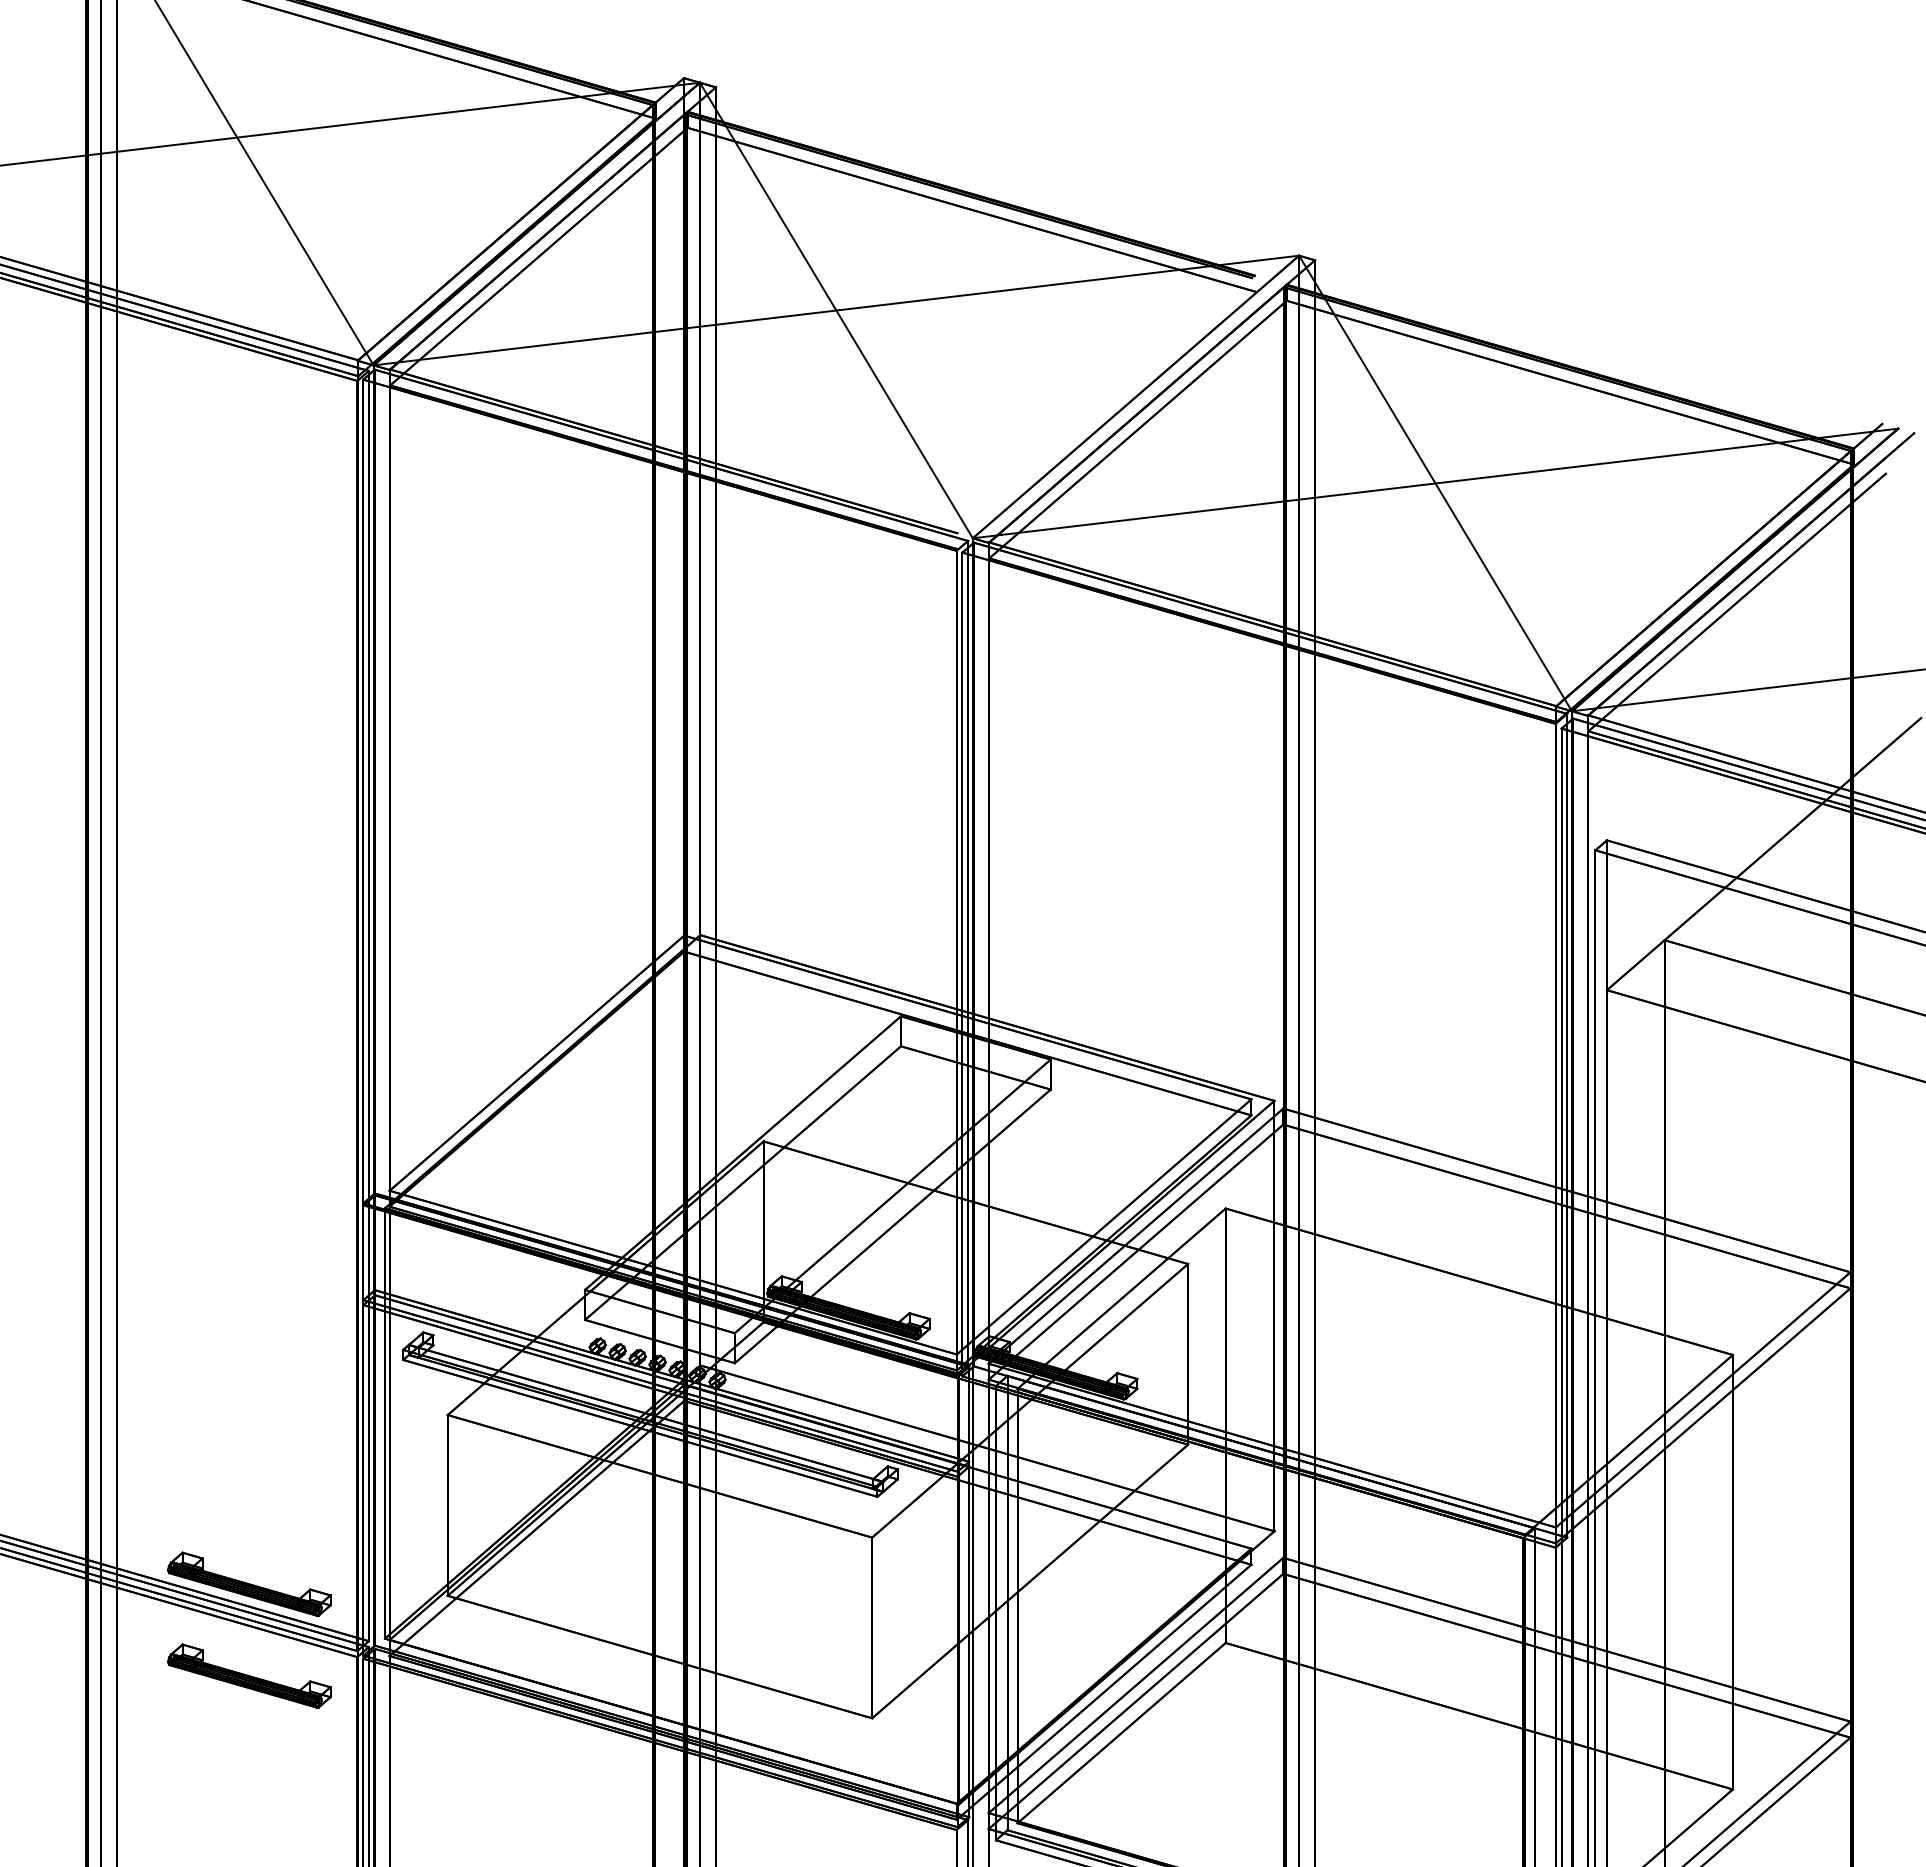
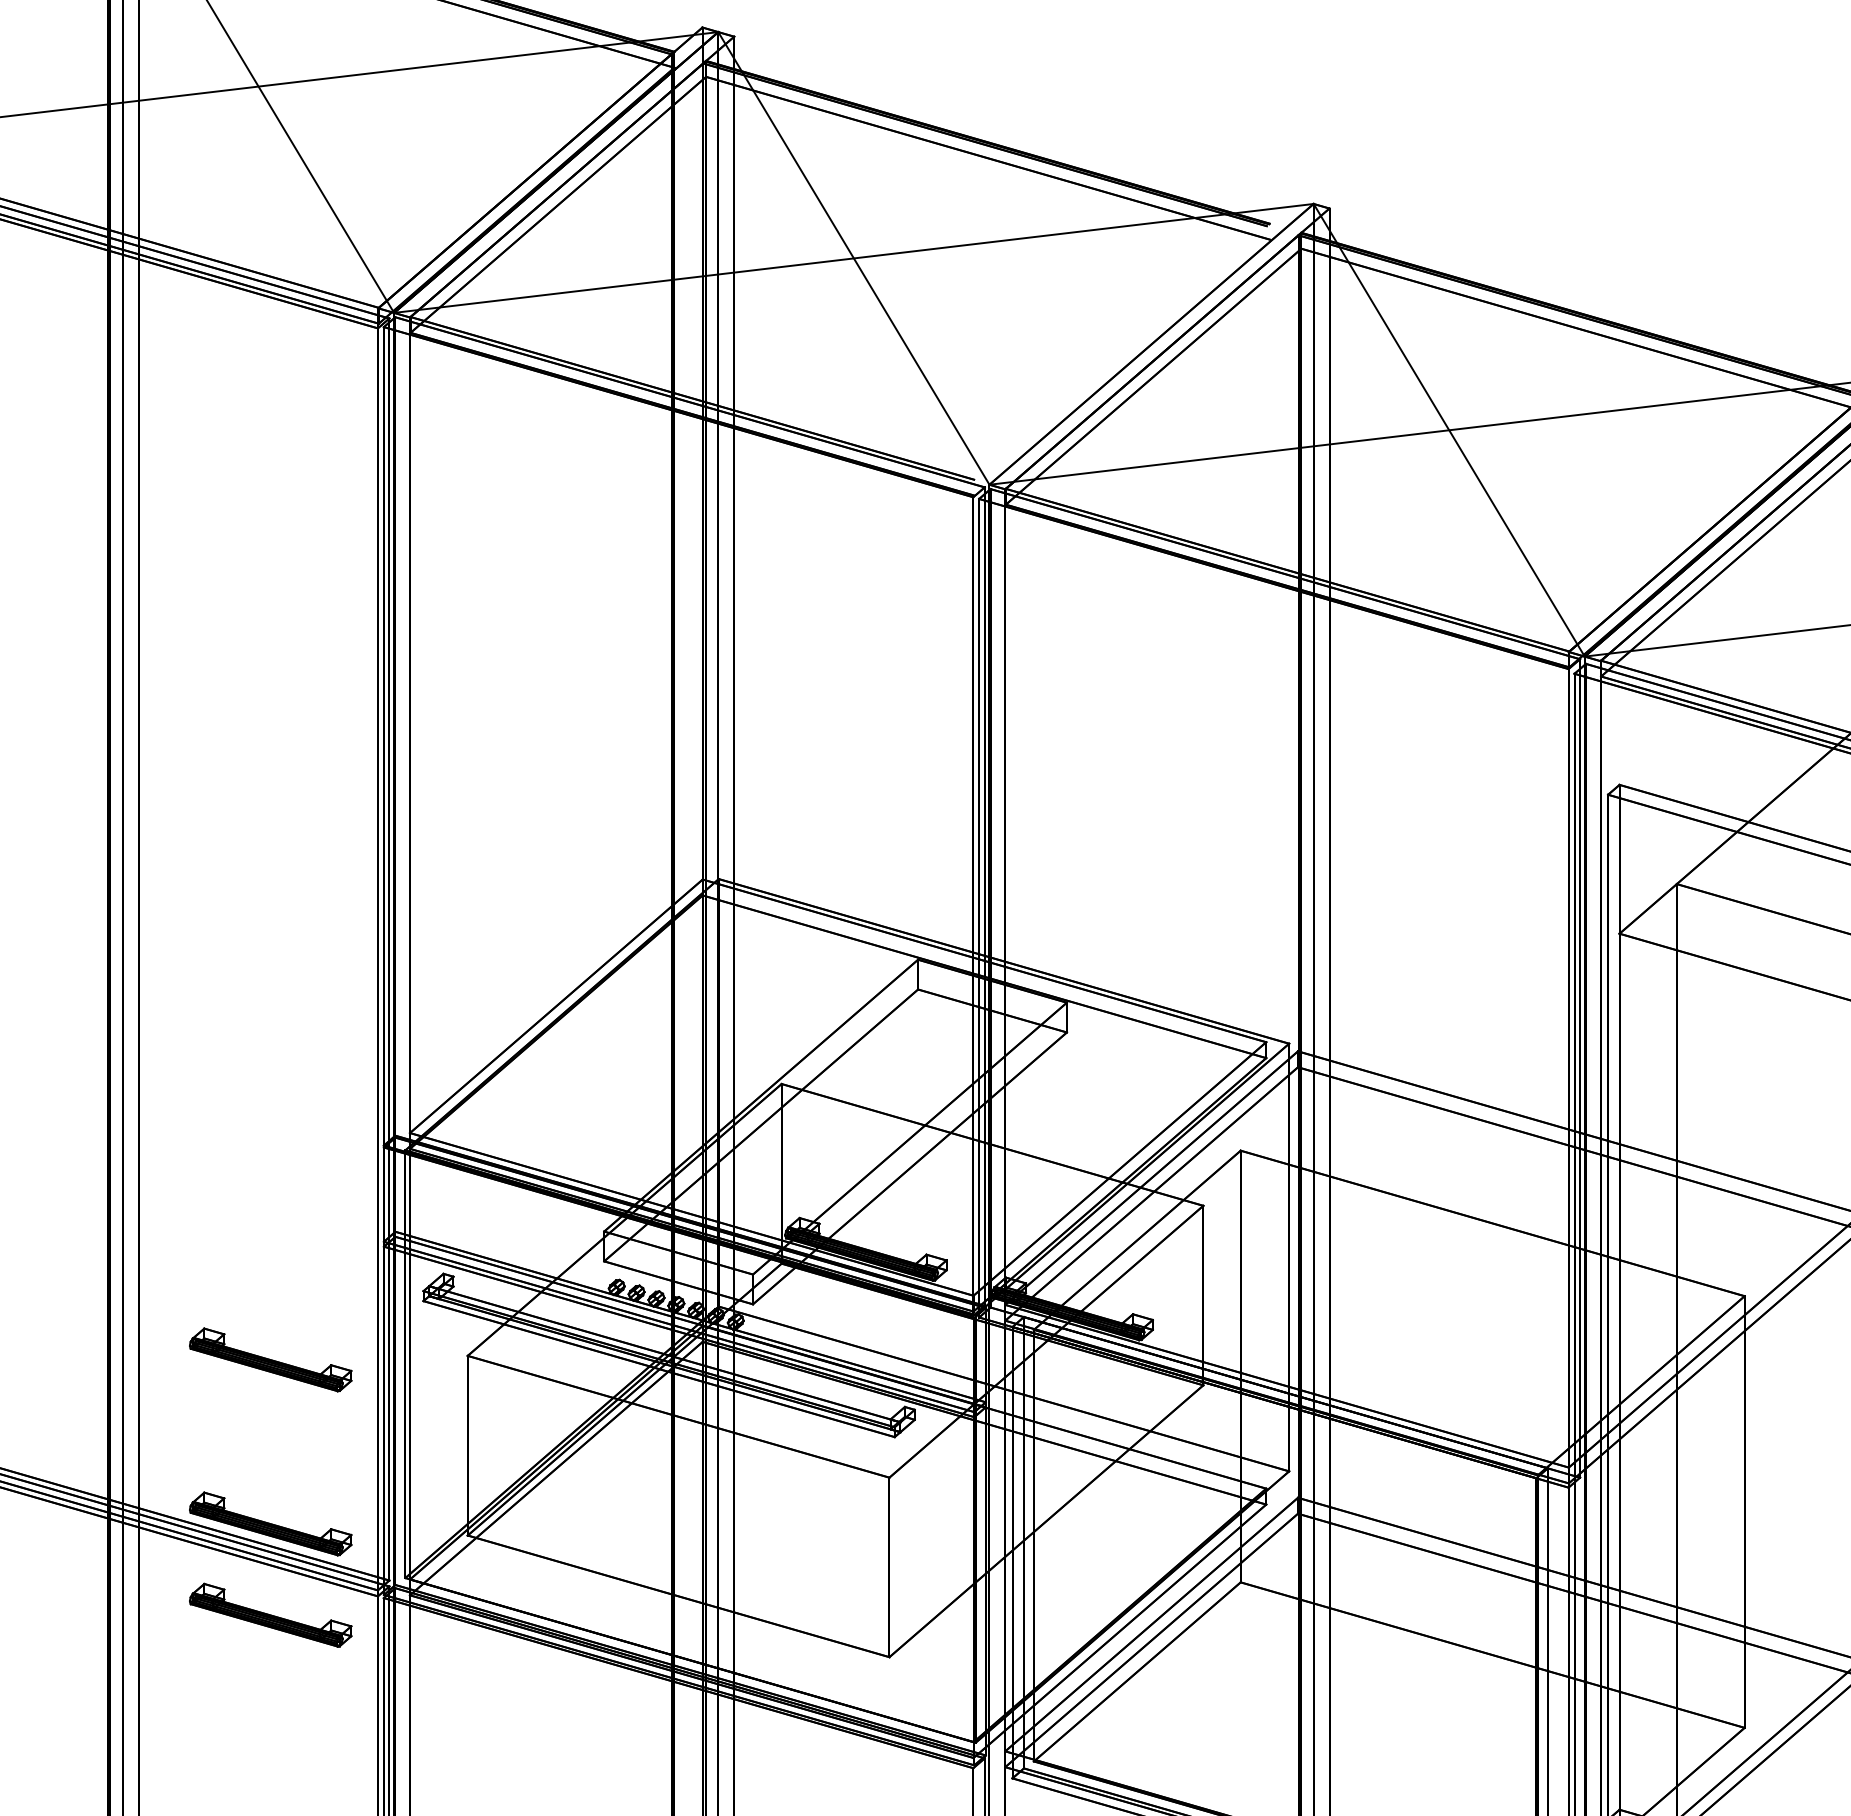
part: (249, 1418) -> (270, 1359), added

